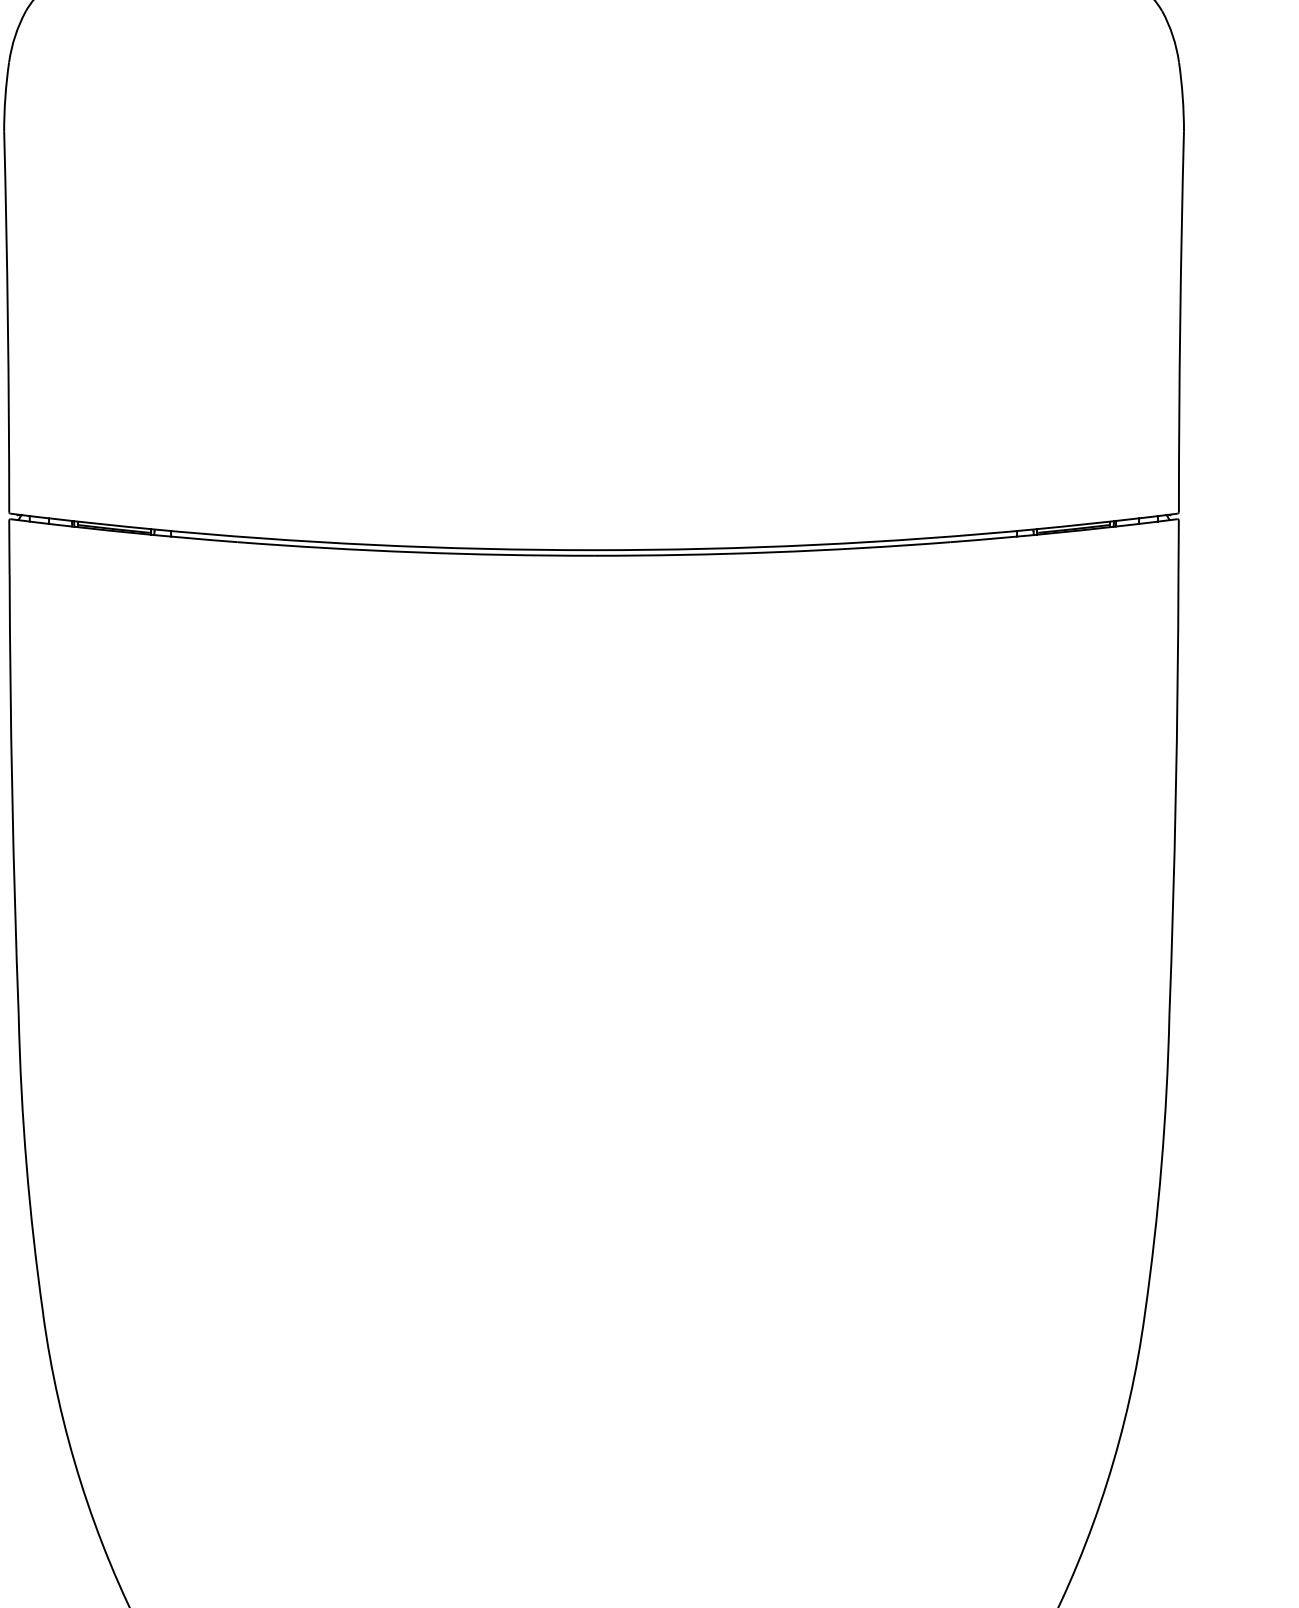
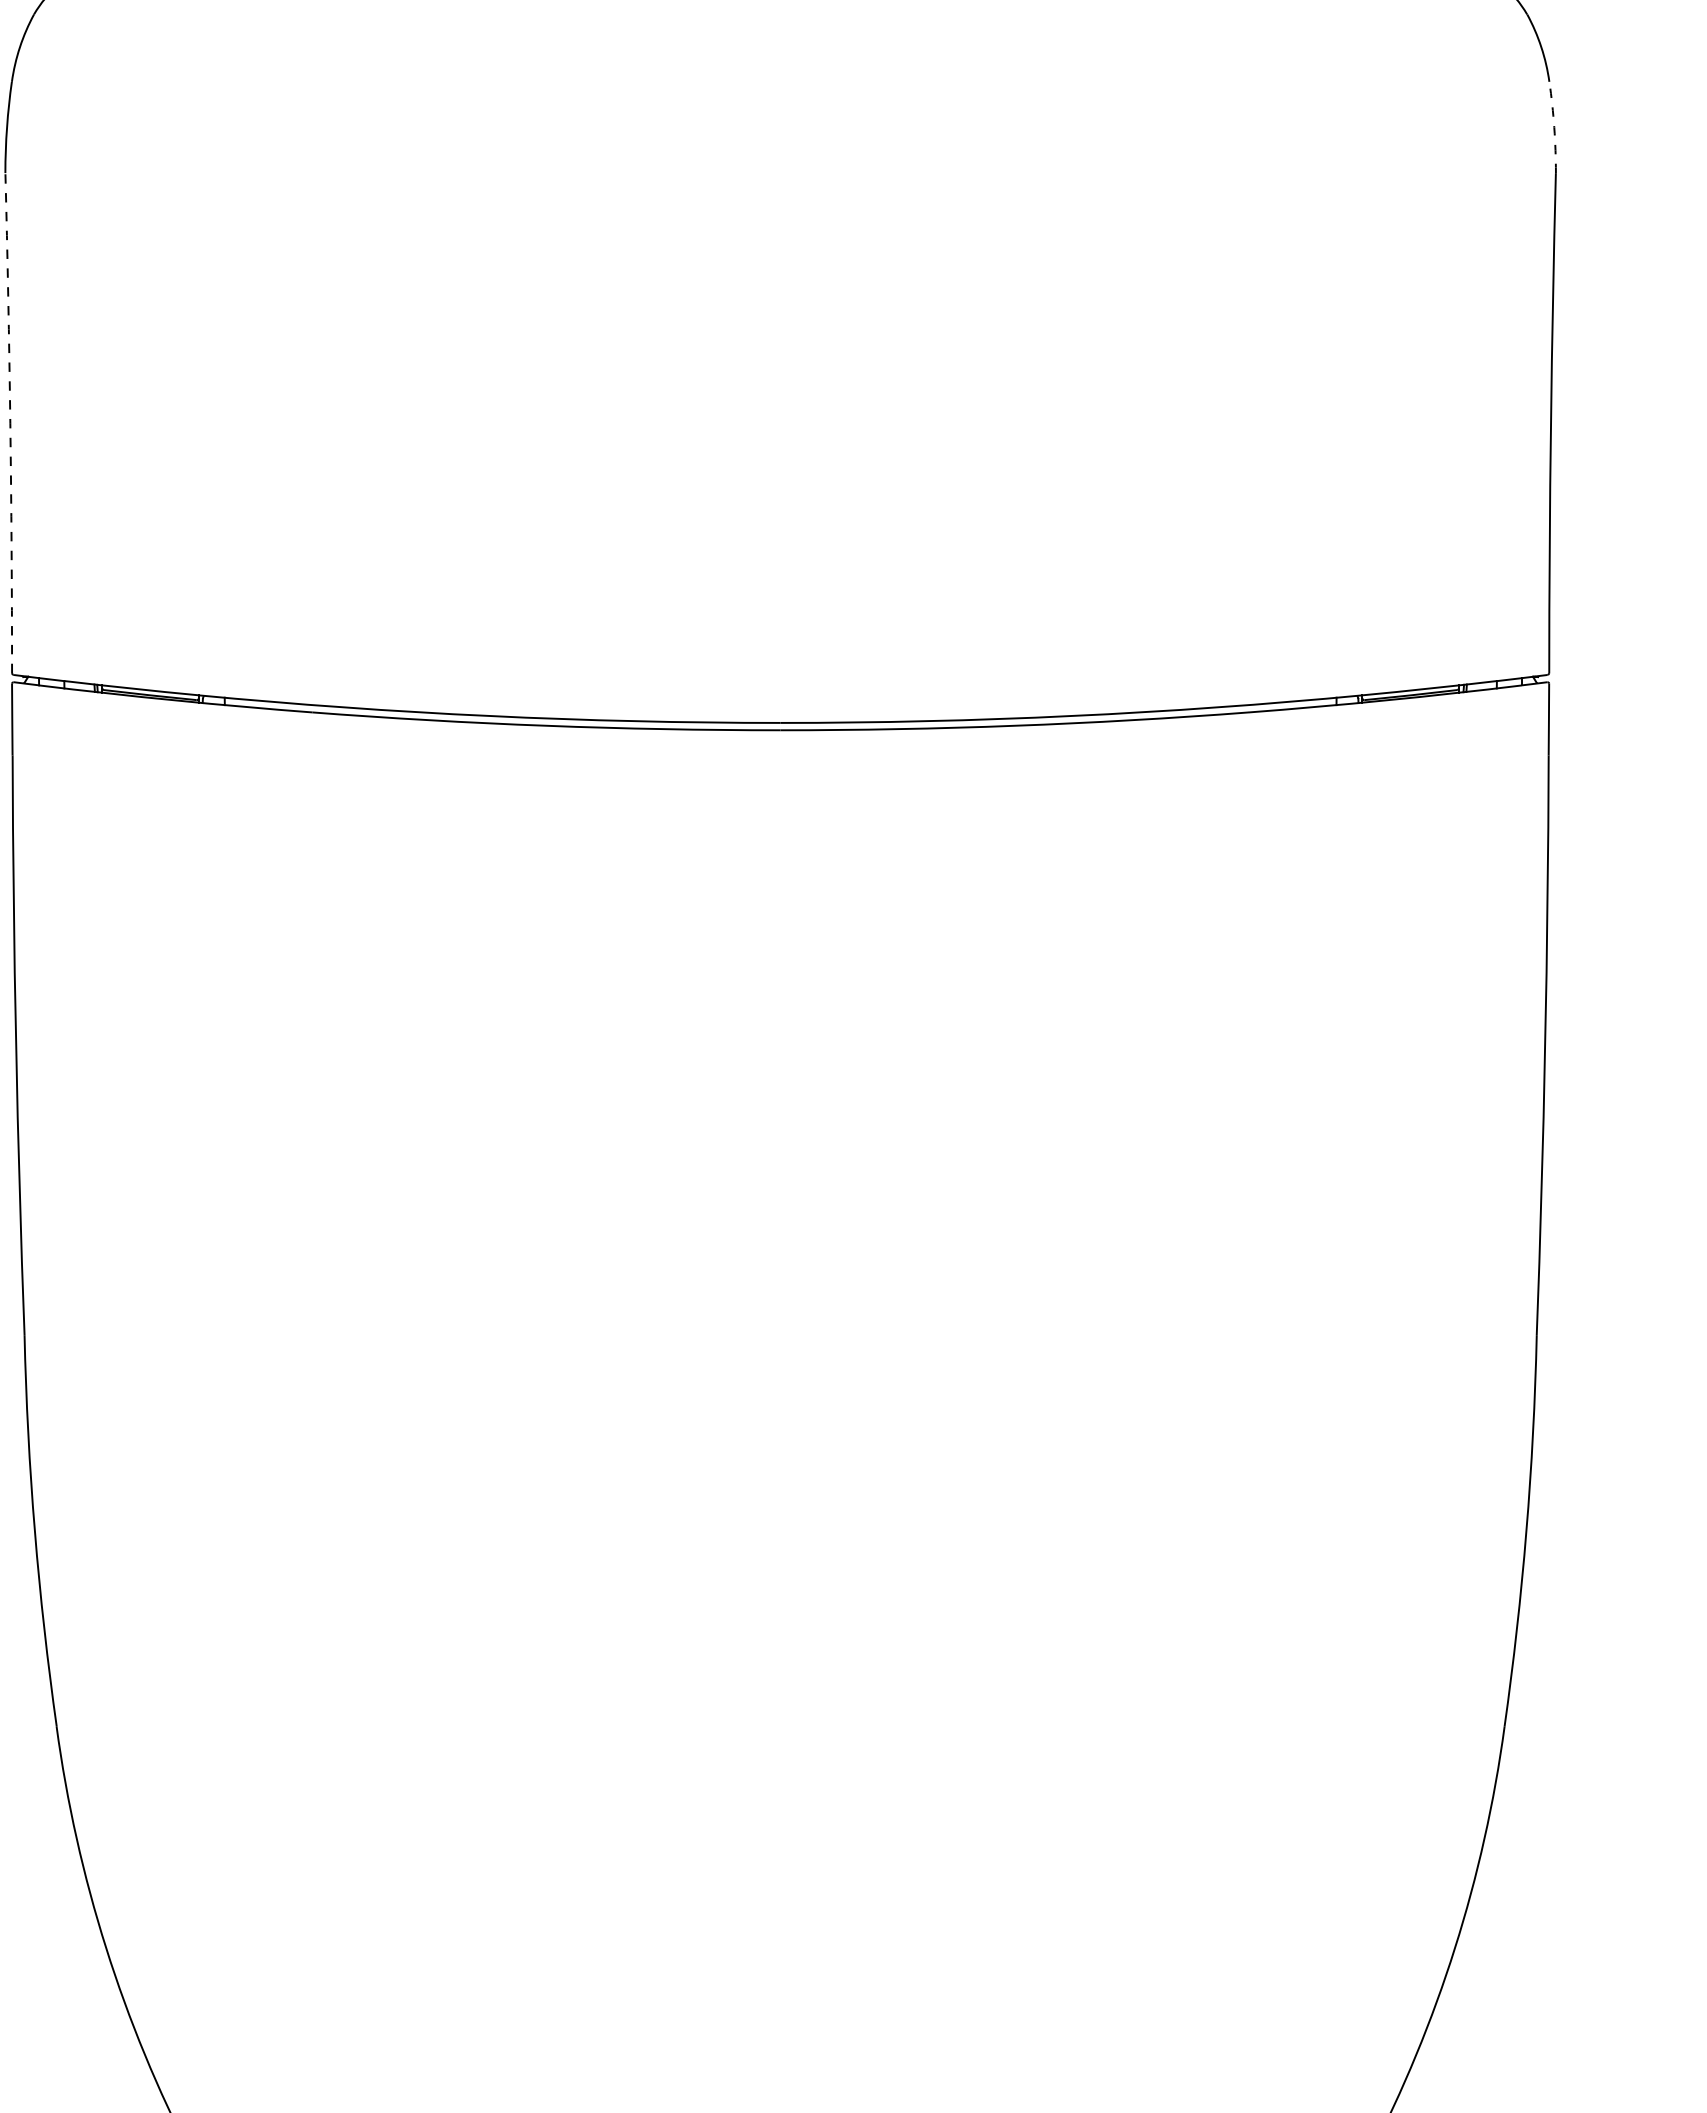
arc: (1182, 97) -> (1553, 128), solid -> dashed
arc: (7, 322) -> (9, 423), solid -> dashed

